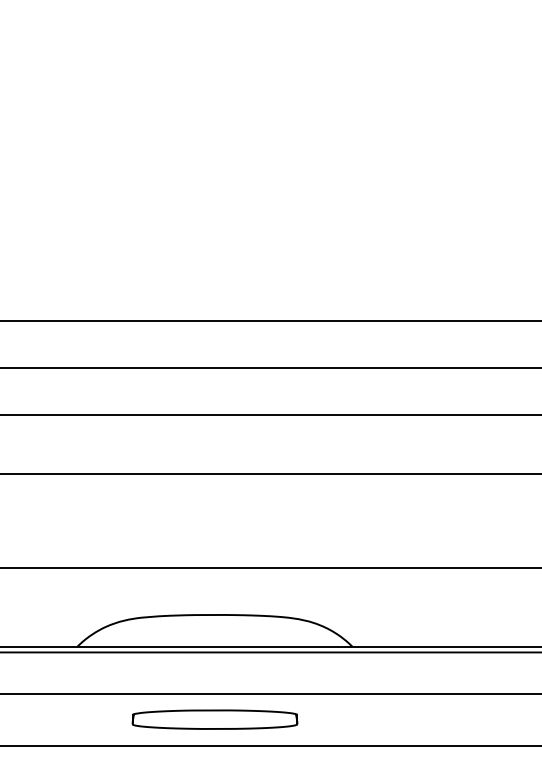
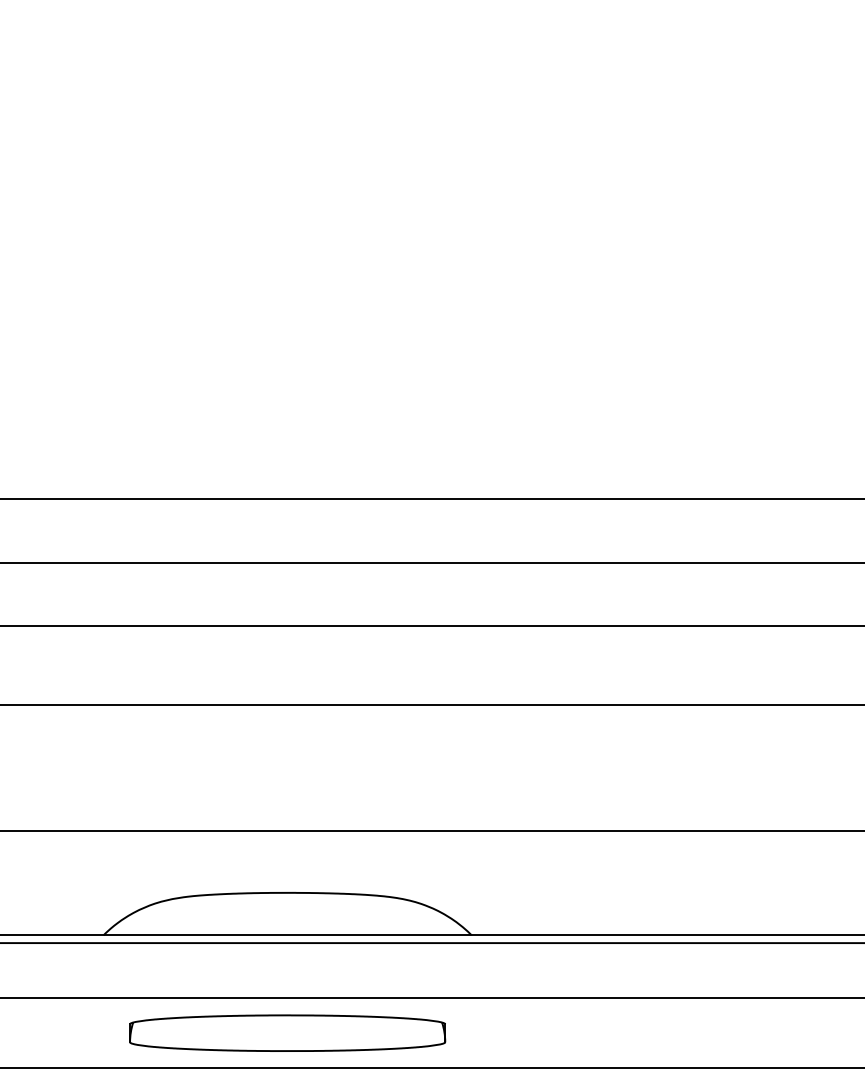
part: (214, 719) -> (287, 1032), size x1.43

